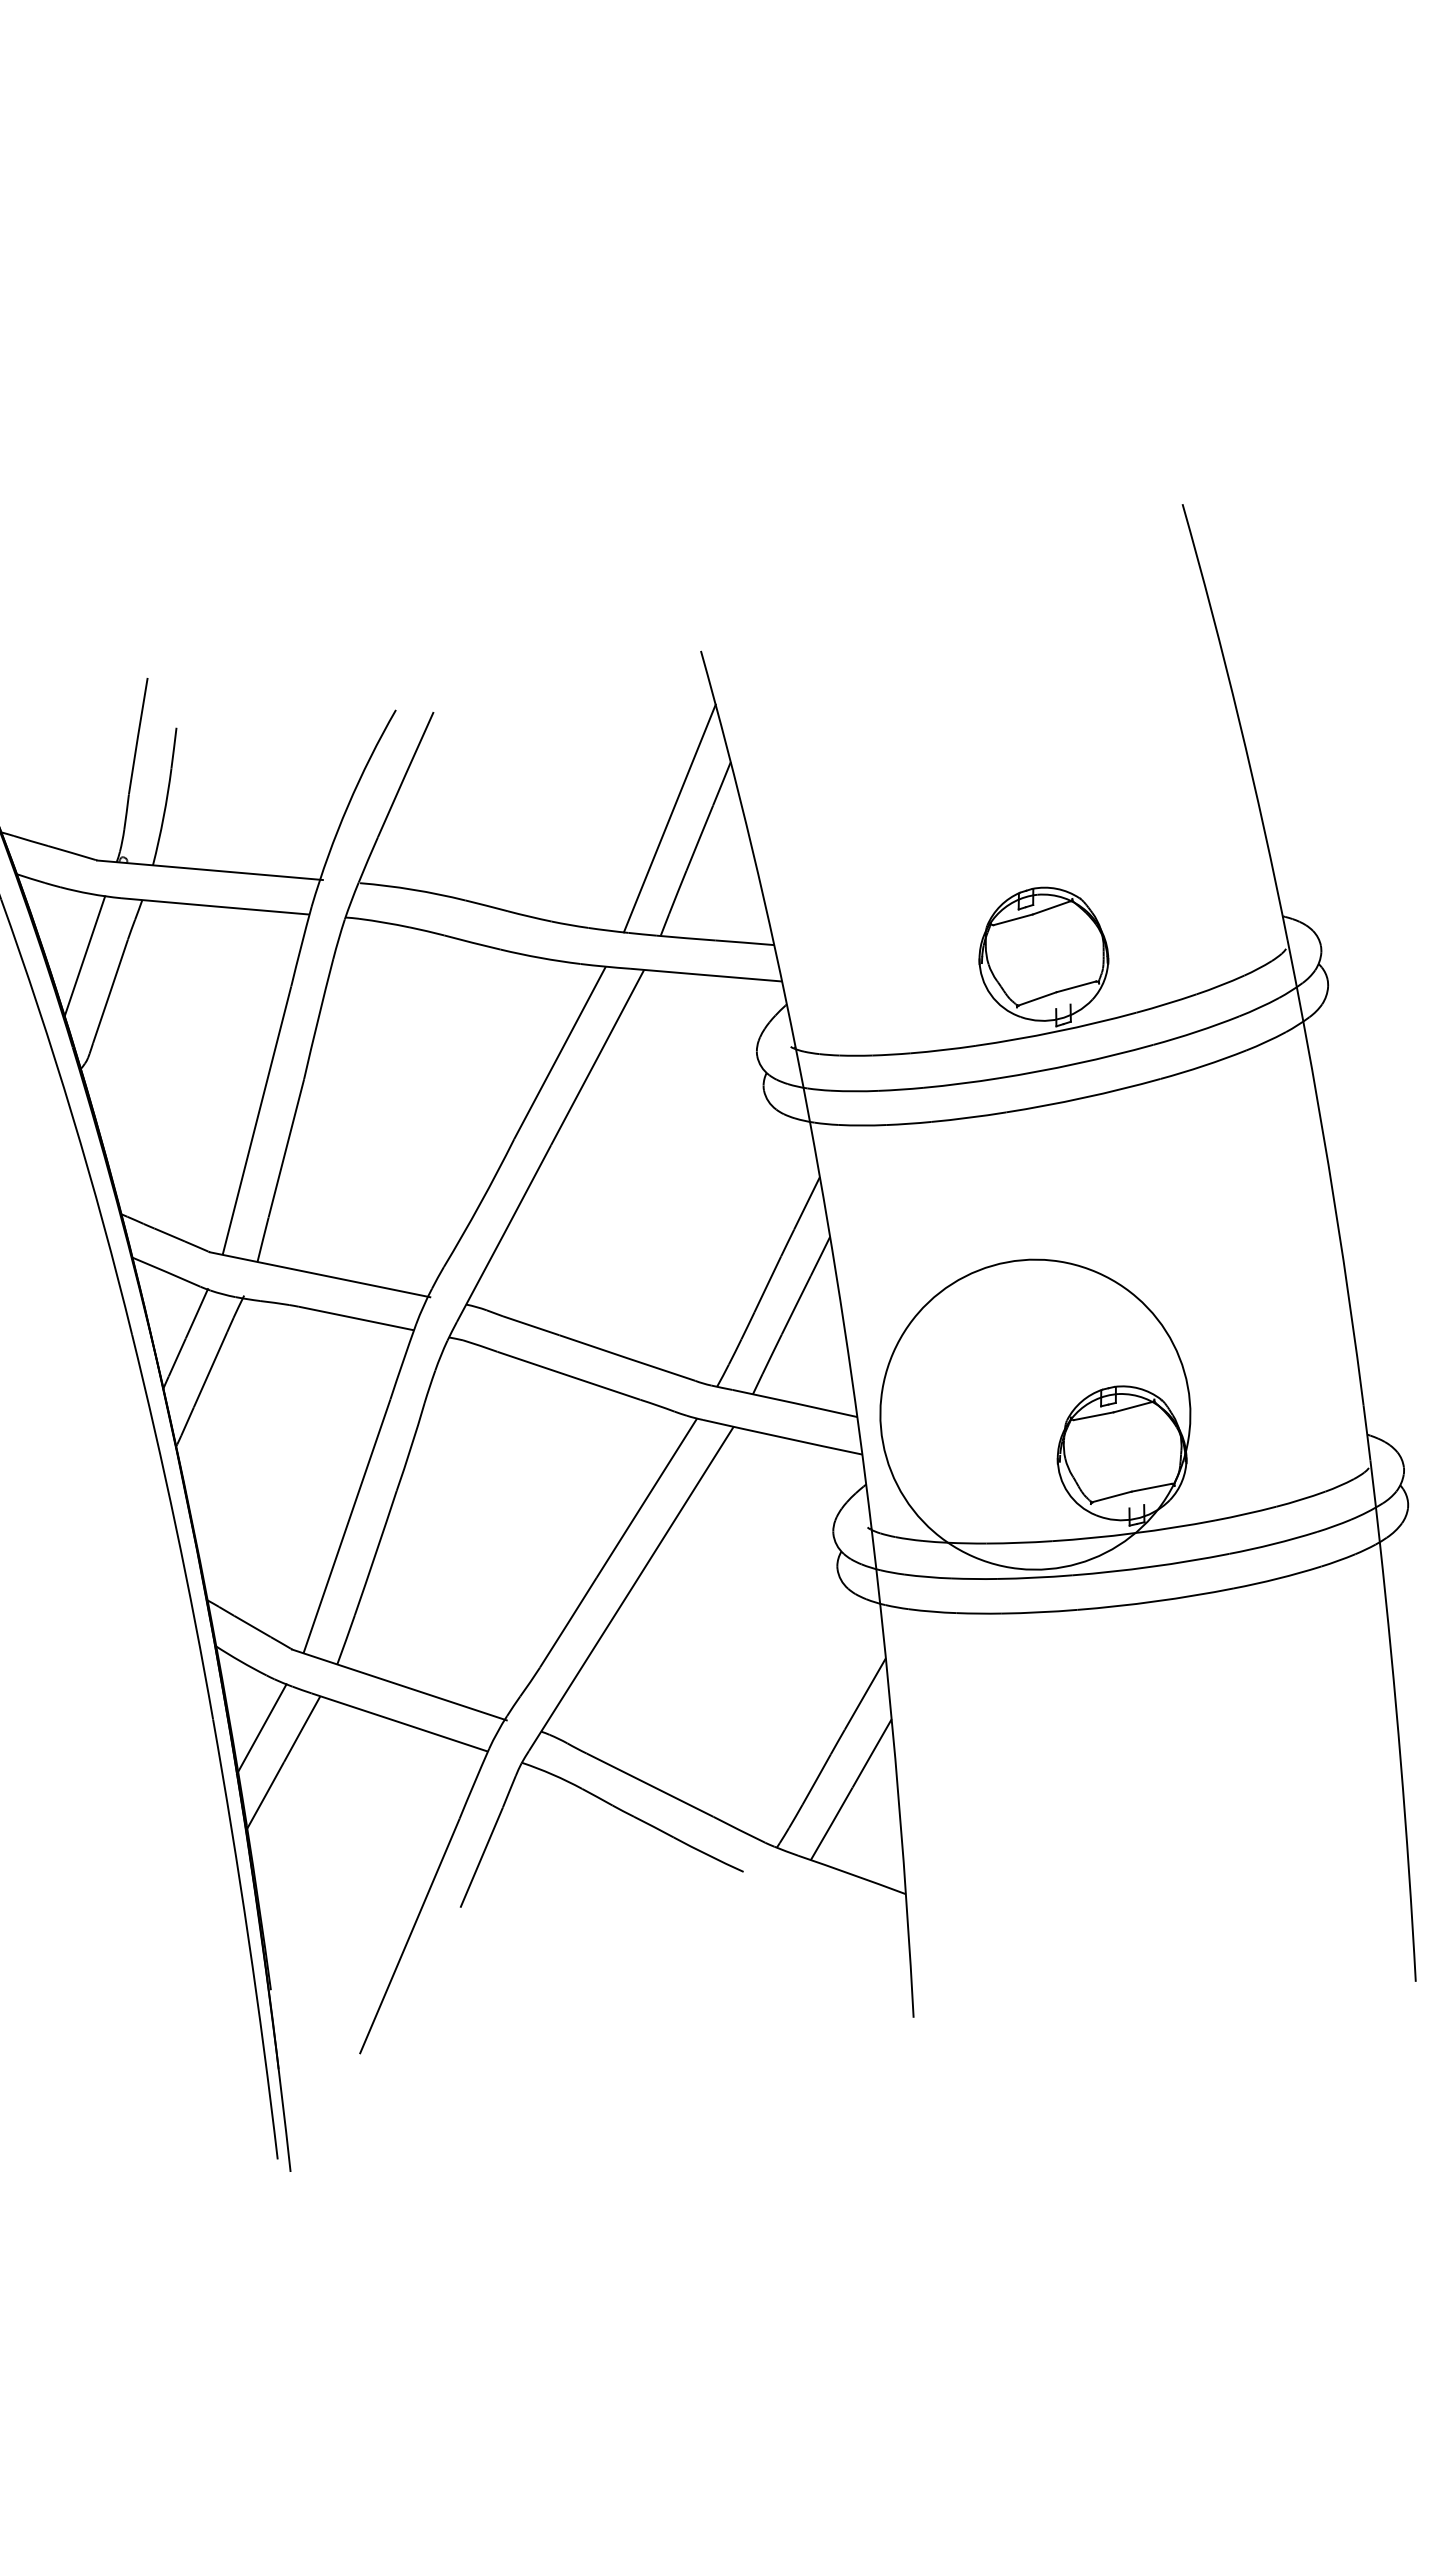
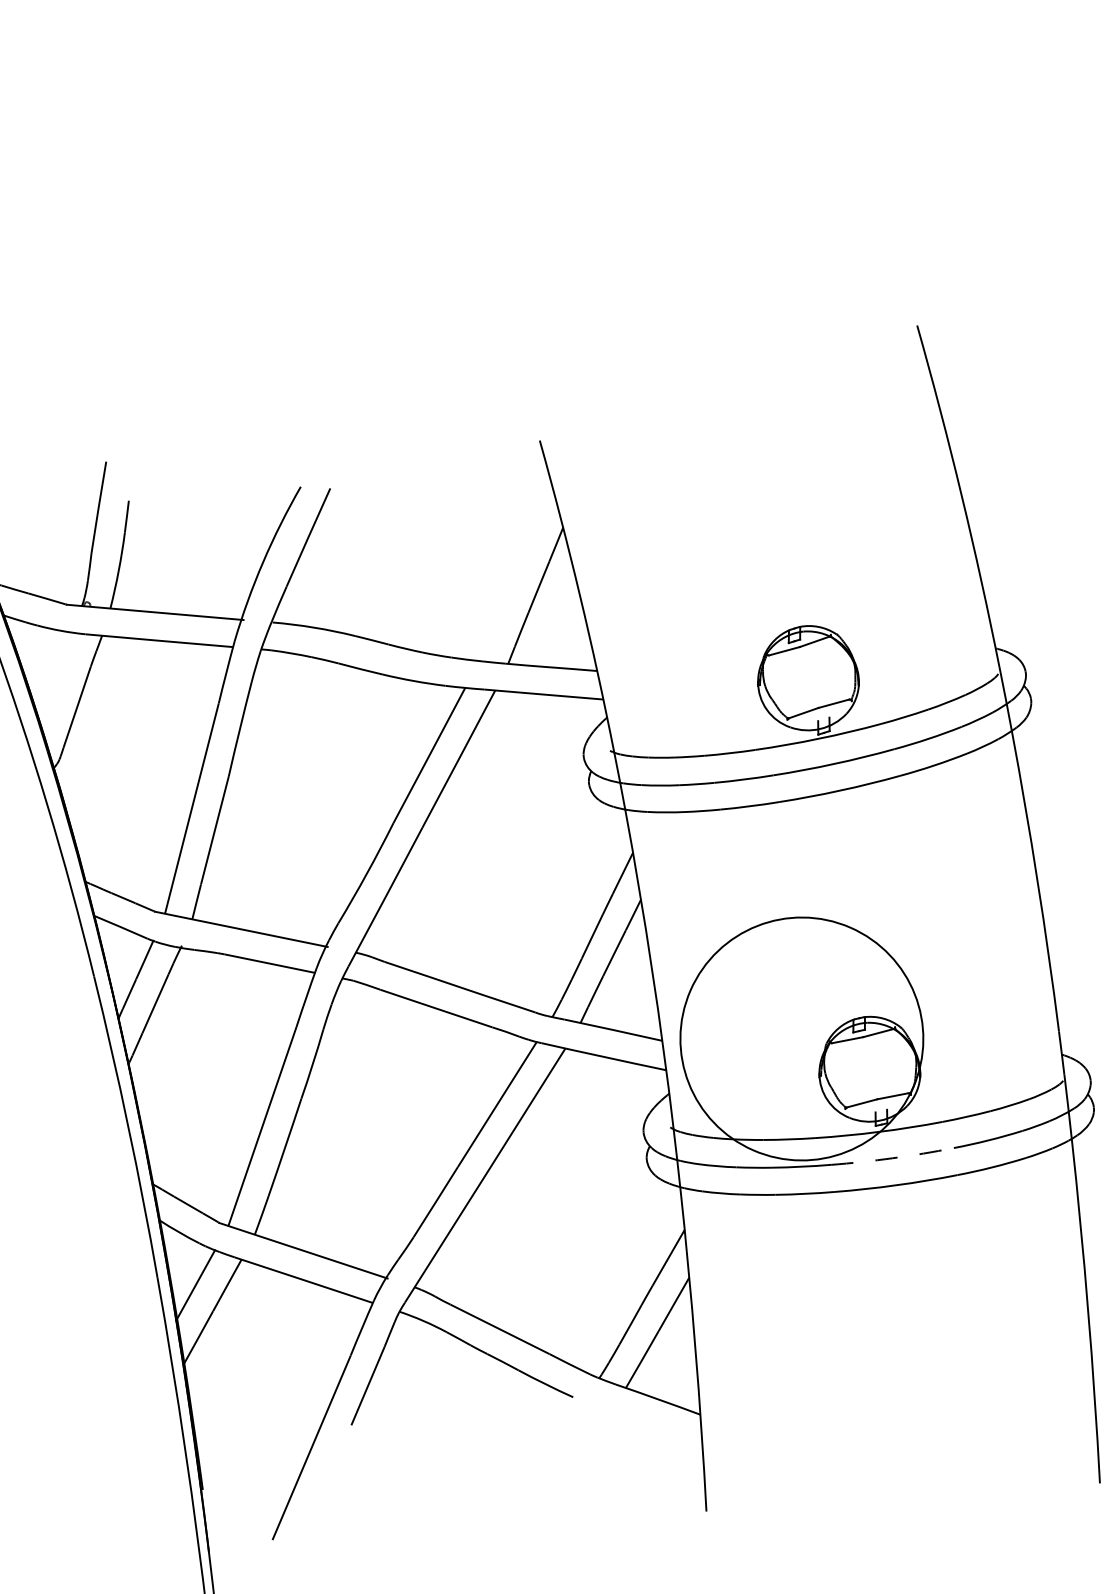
line: (669, 818) -> (515, 571), removed
line: (84, 956) -> (56, 679), removed
arc: (1151, 1566) -> (892, 1157), solid -> dashed

